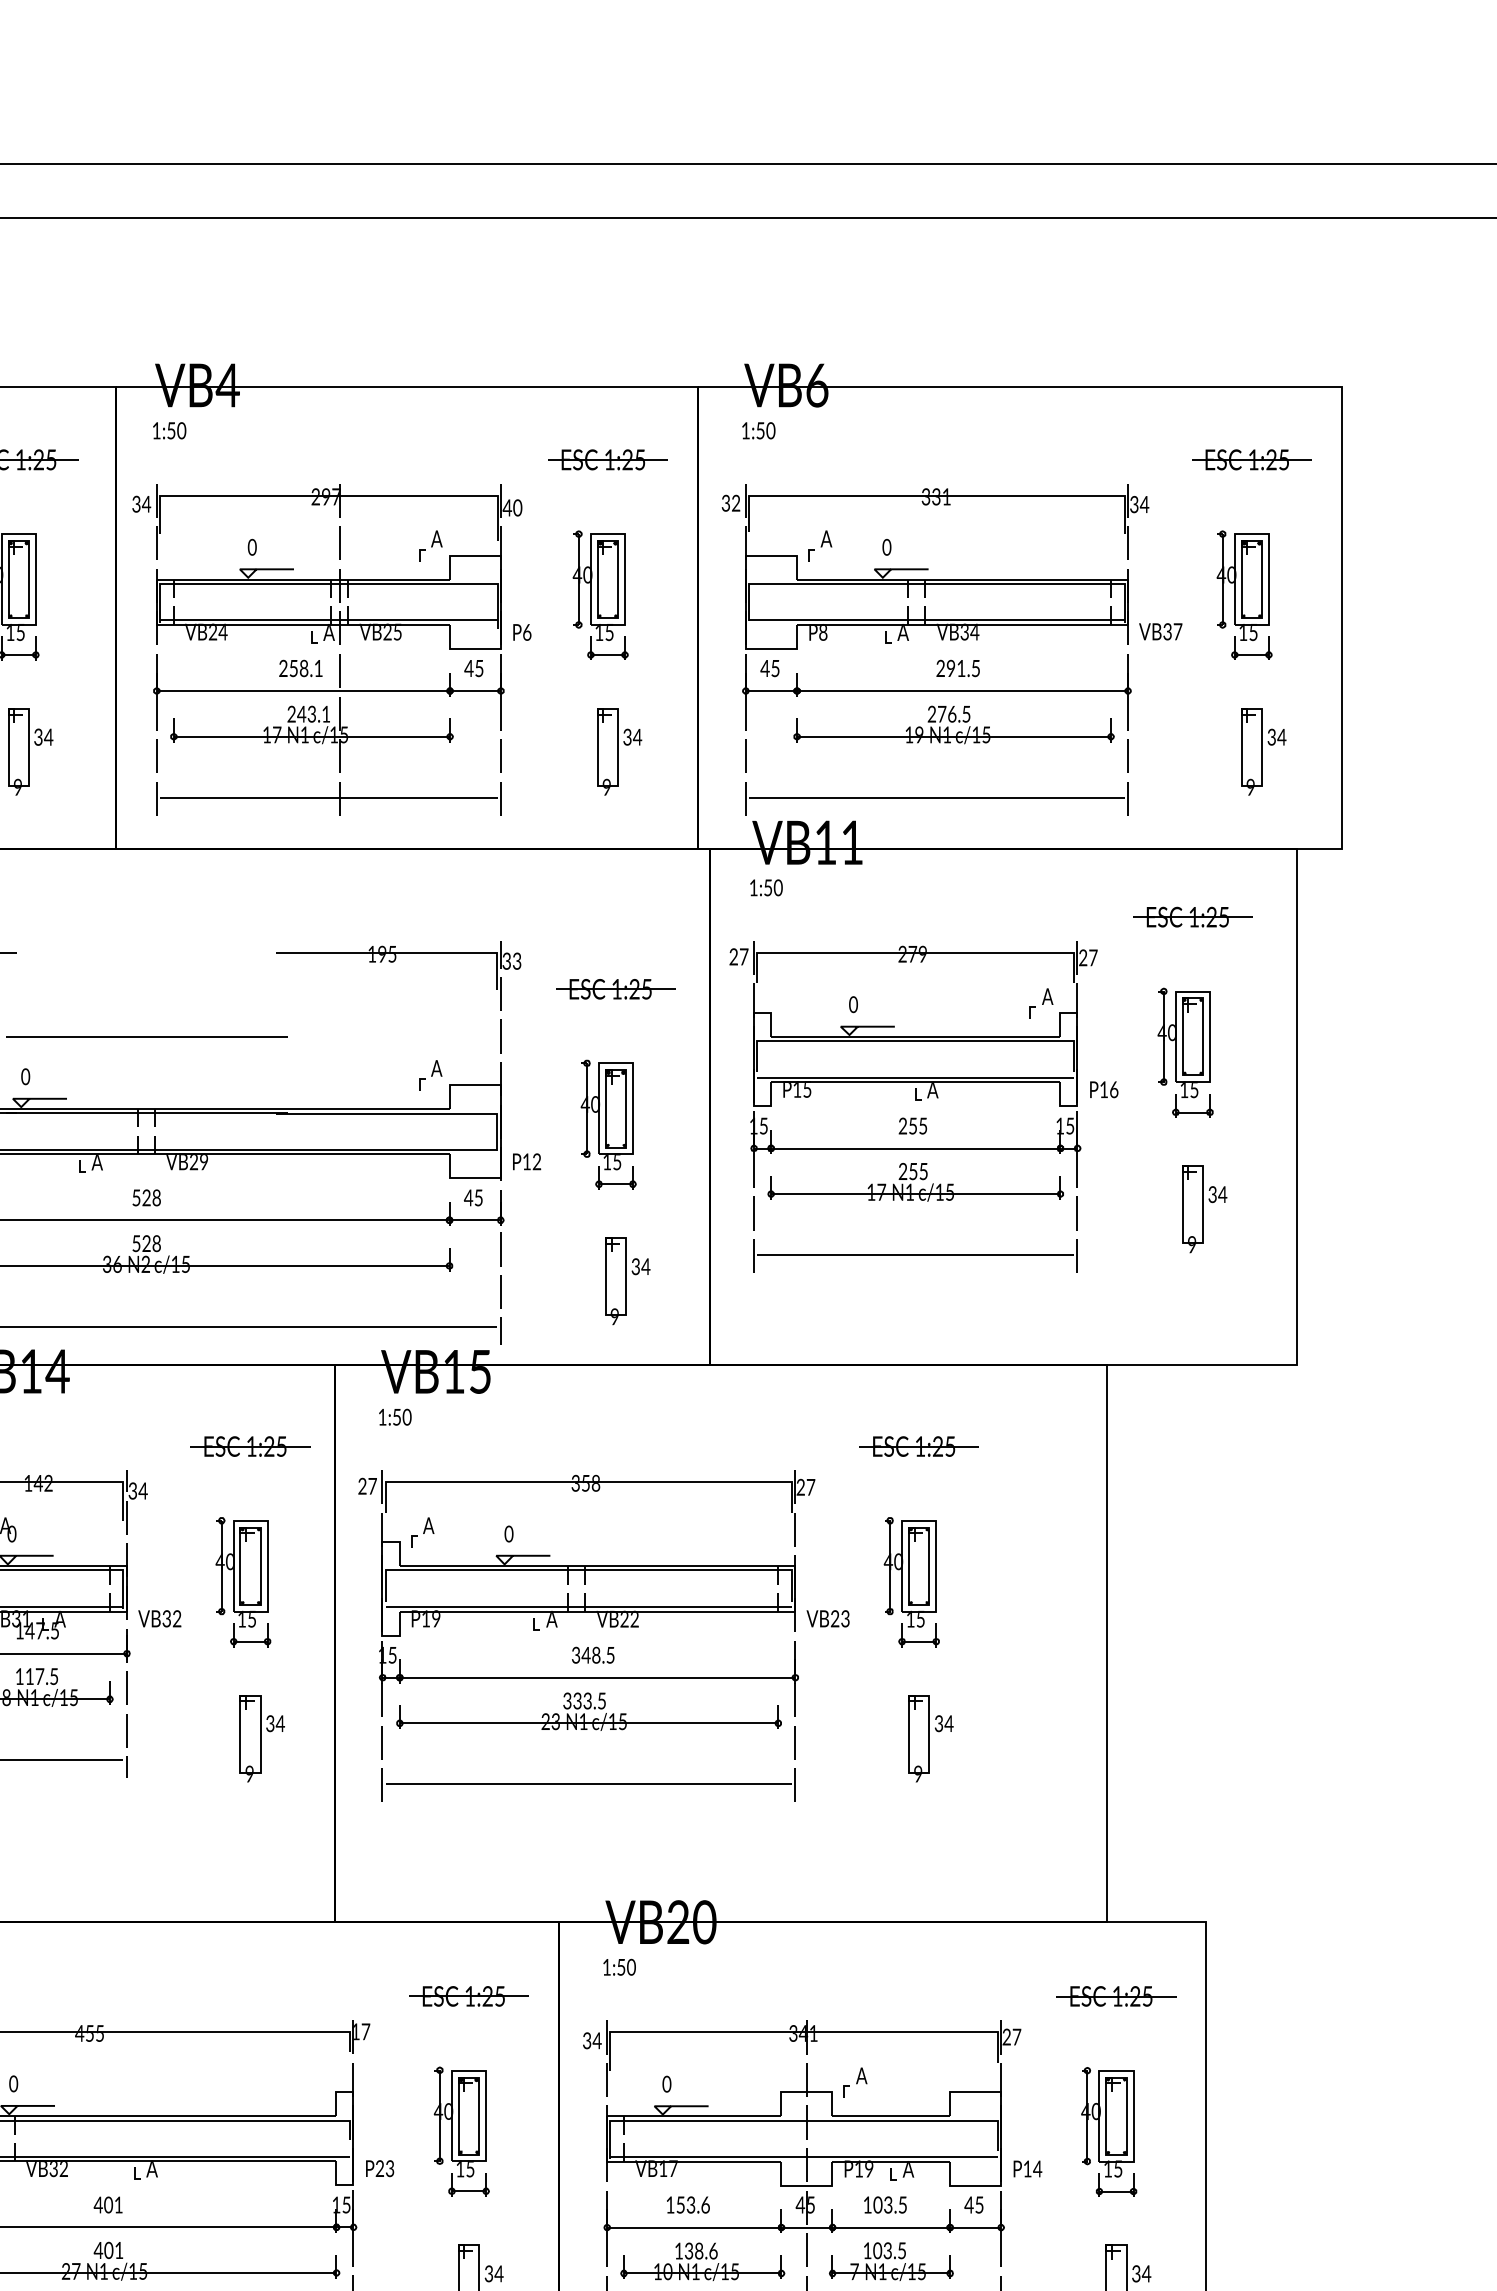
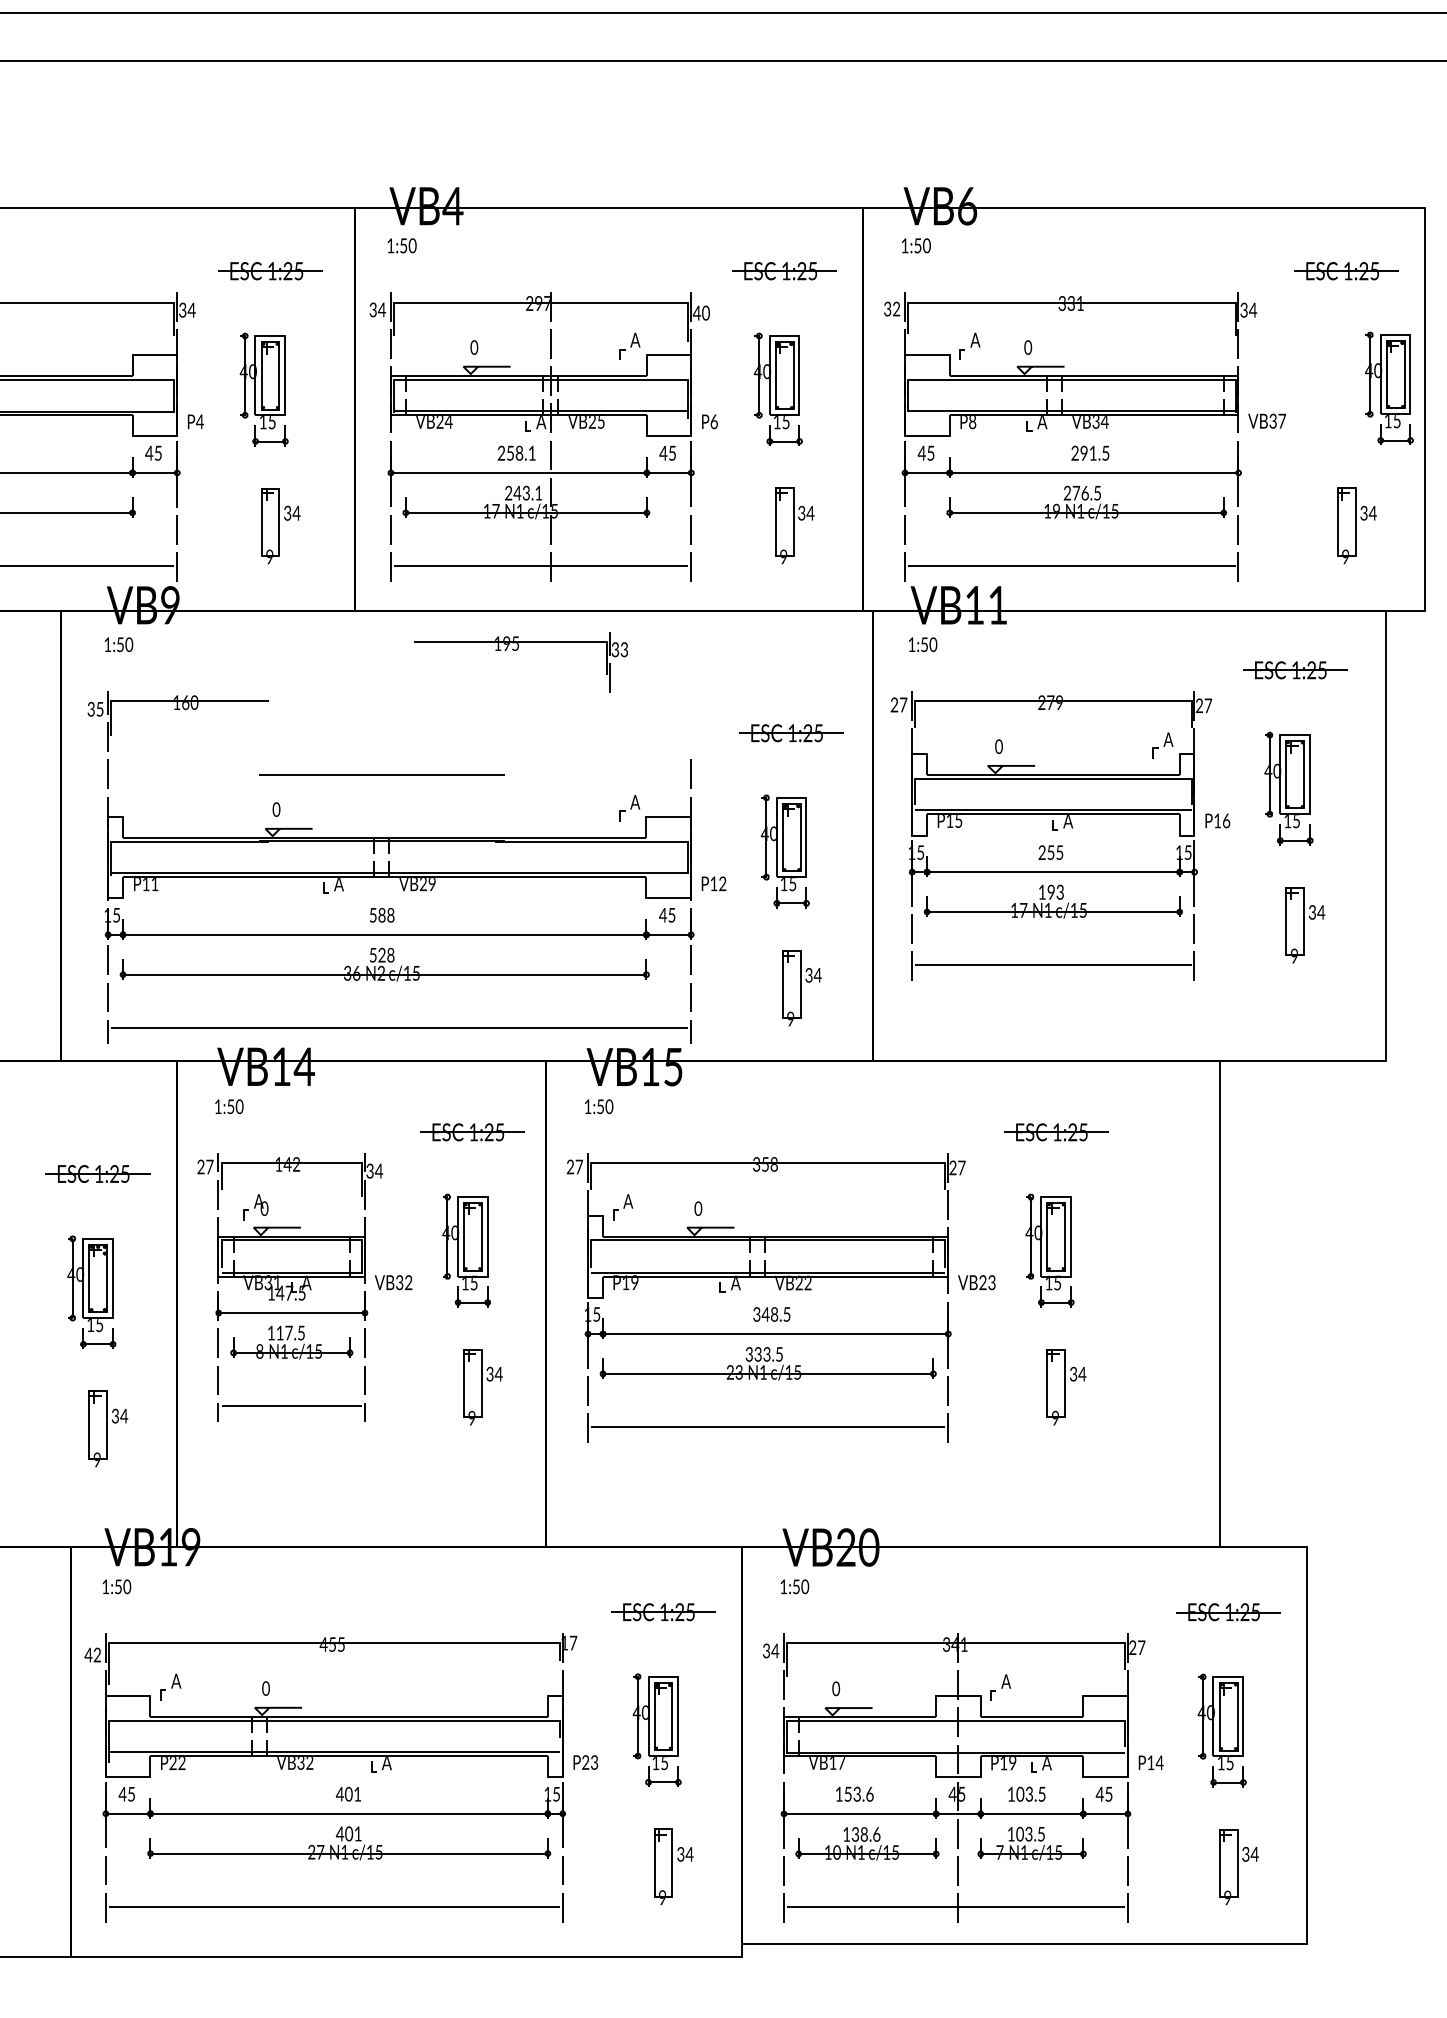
part: (1244, 594) -> (1389, 387), moved
part: (394, 962) -> (517, 650), moved
text: (912, 1170) -> (1050, 891), 255 -> 193
text: (145, 1198) -> (381, 915), 528 -> 588

